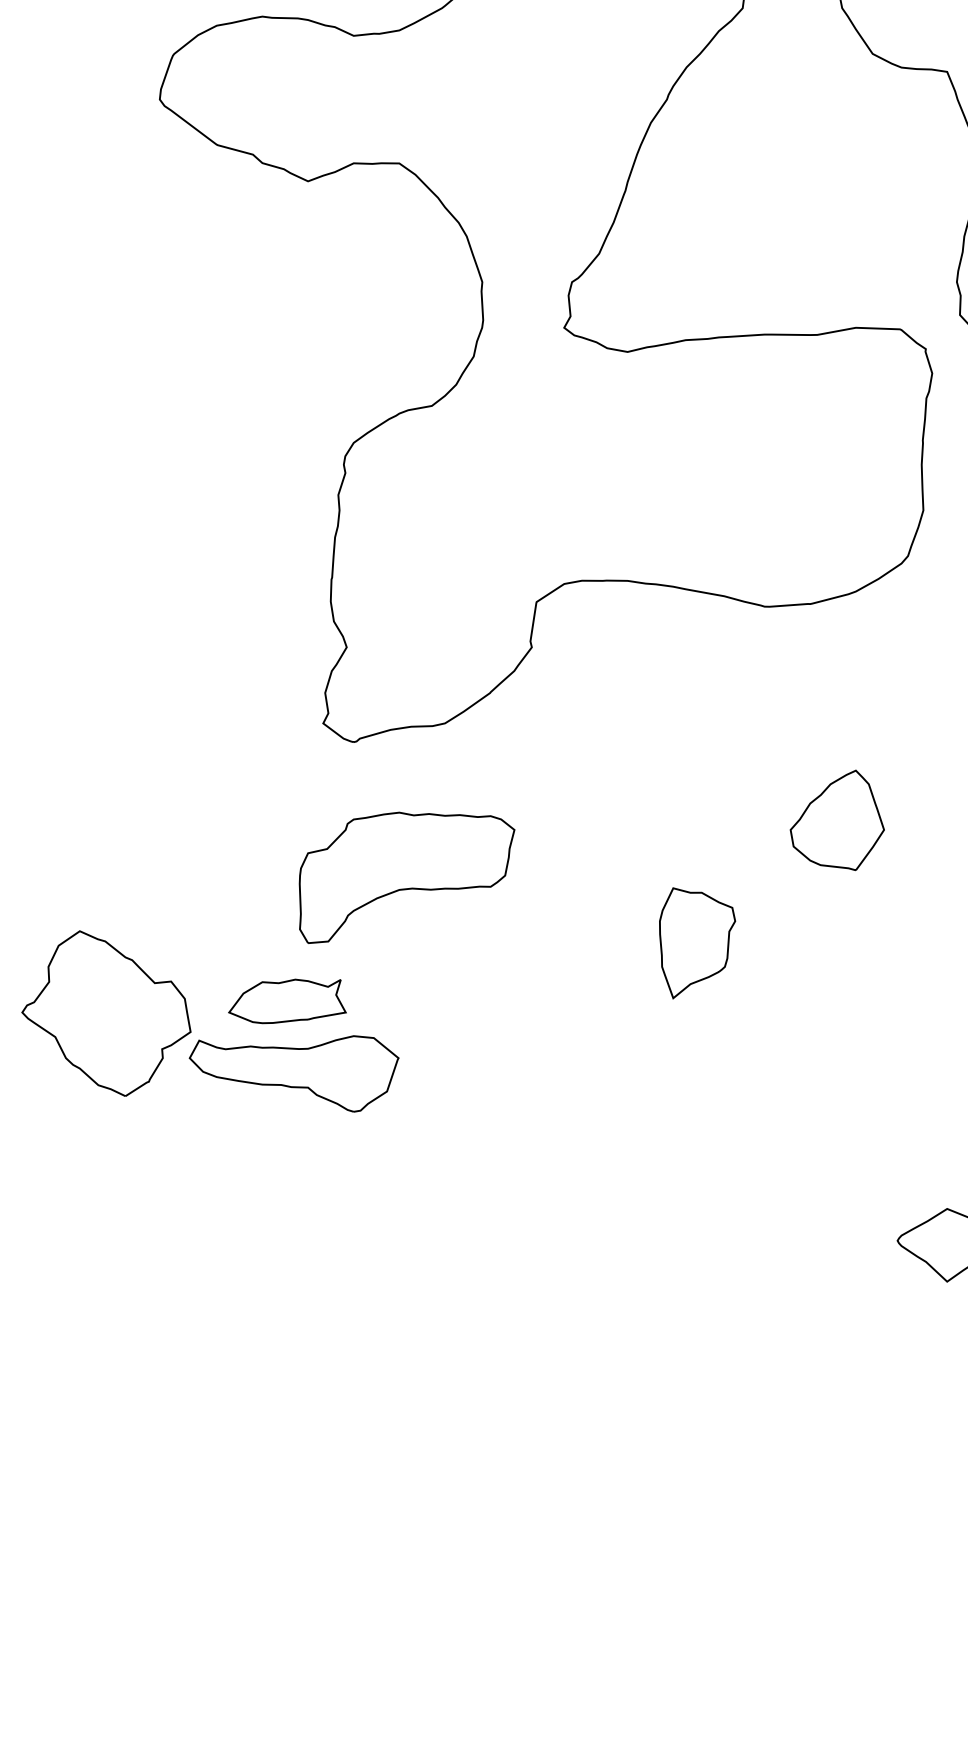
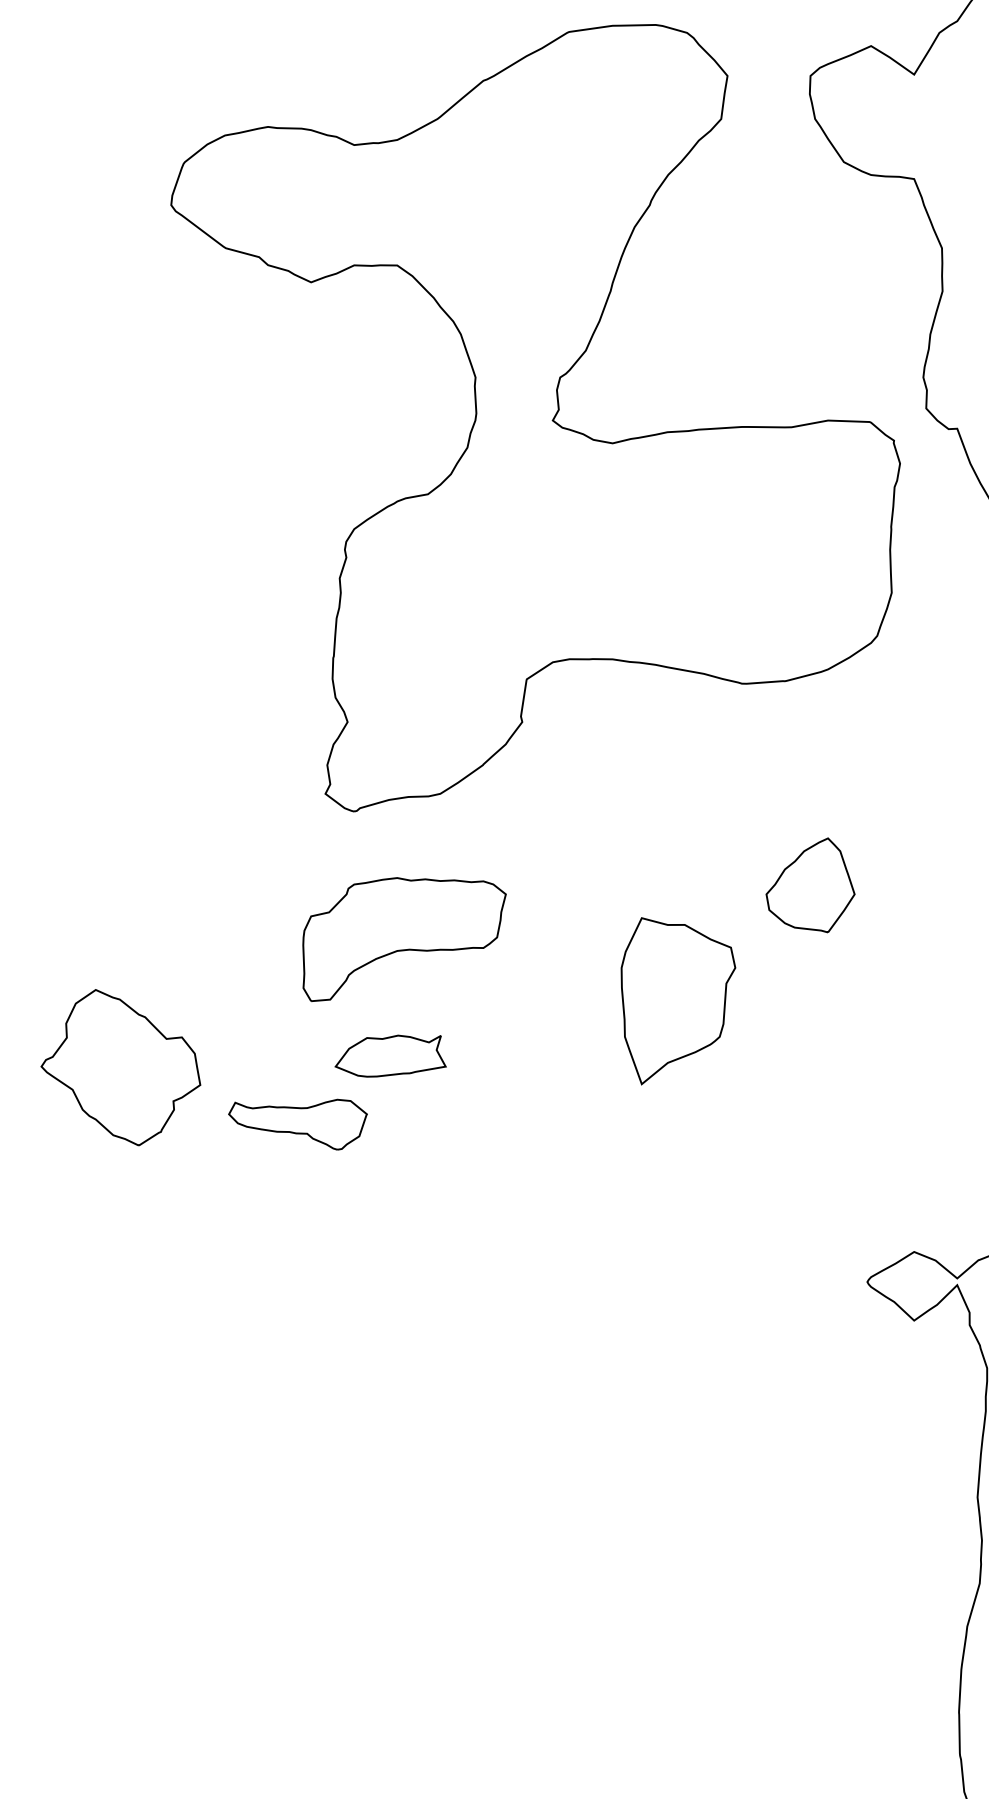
part: (697, 943) -> (678, 1001), size x1.6
part: (287, 1000) -> (390, 1055), moved
part: (293, 1073) -> (297, 1124), size x0.7

